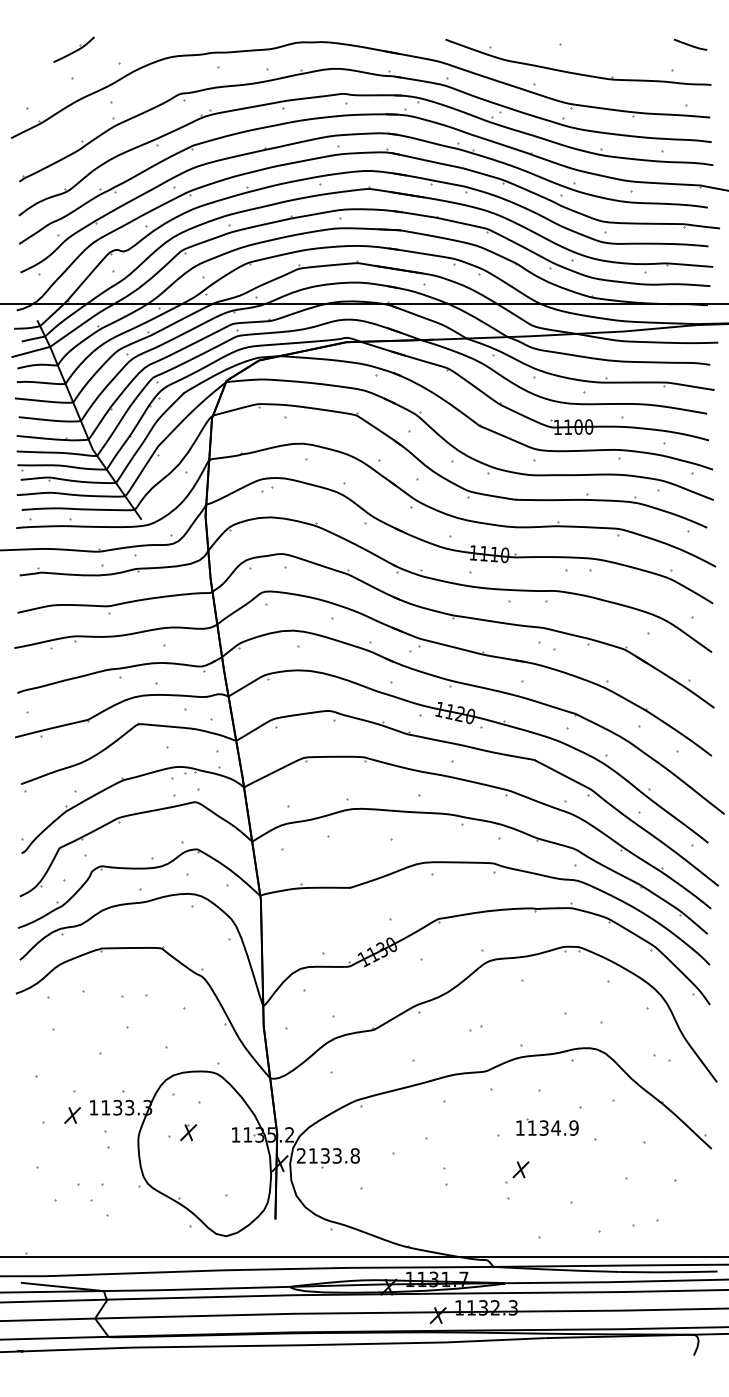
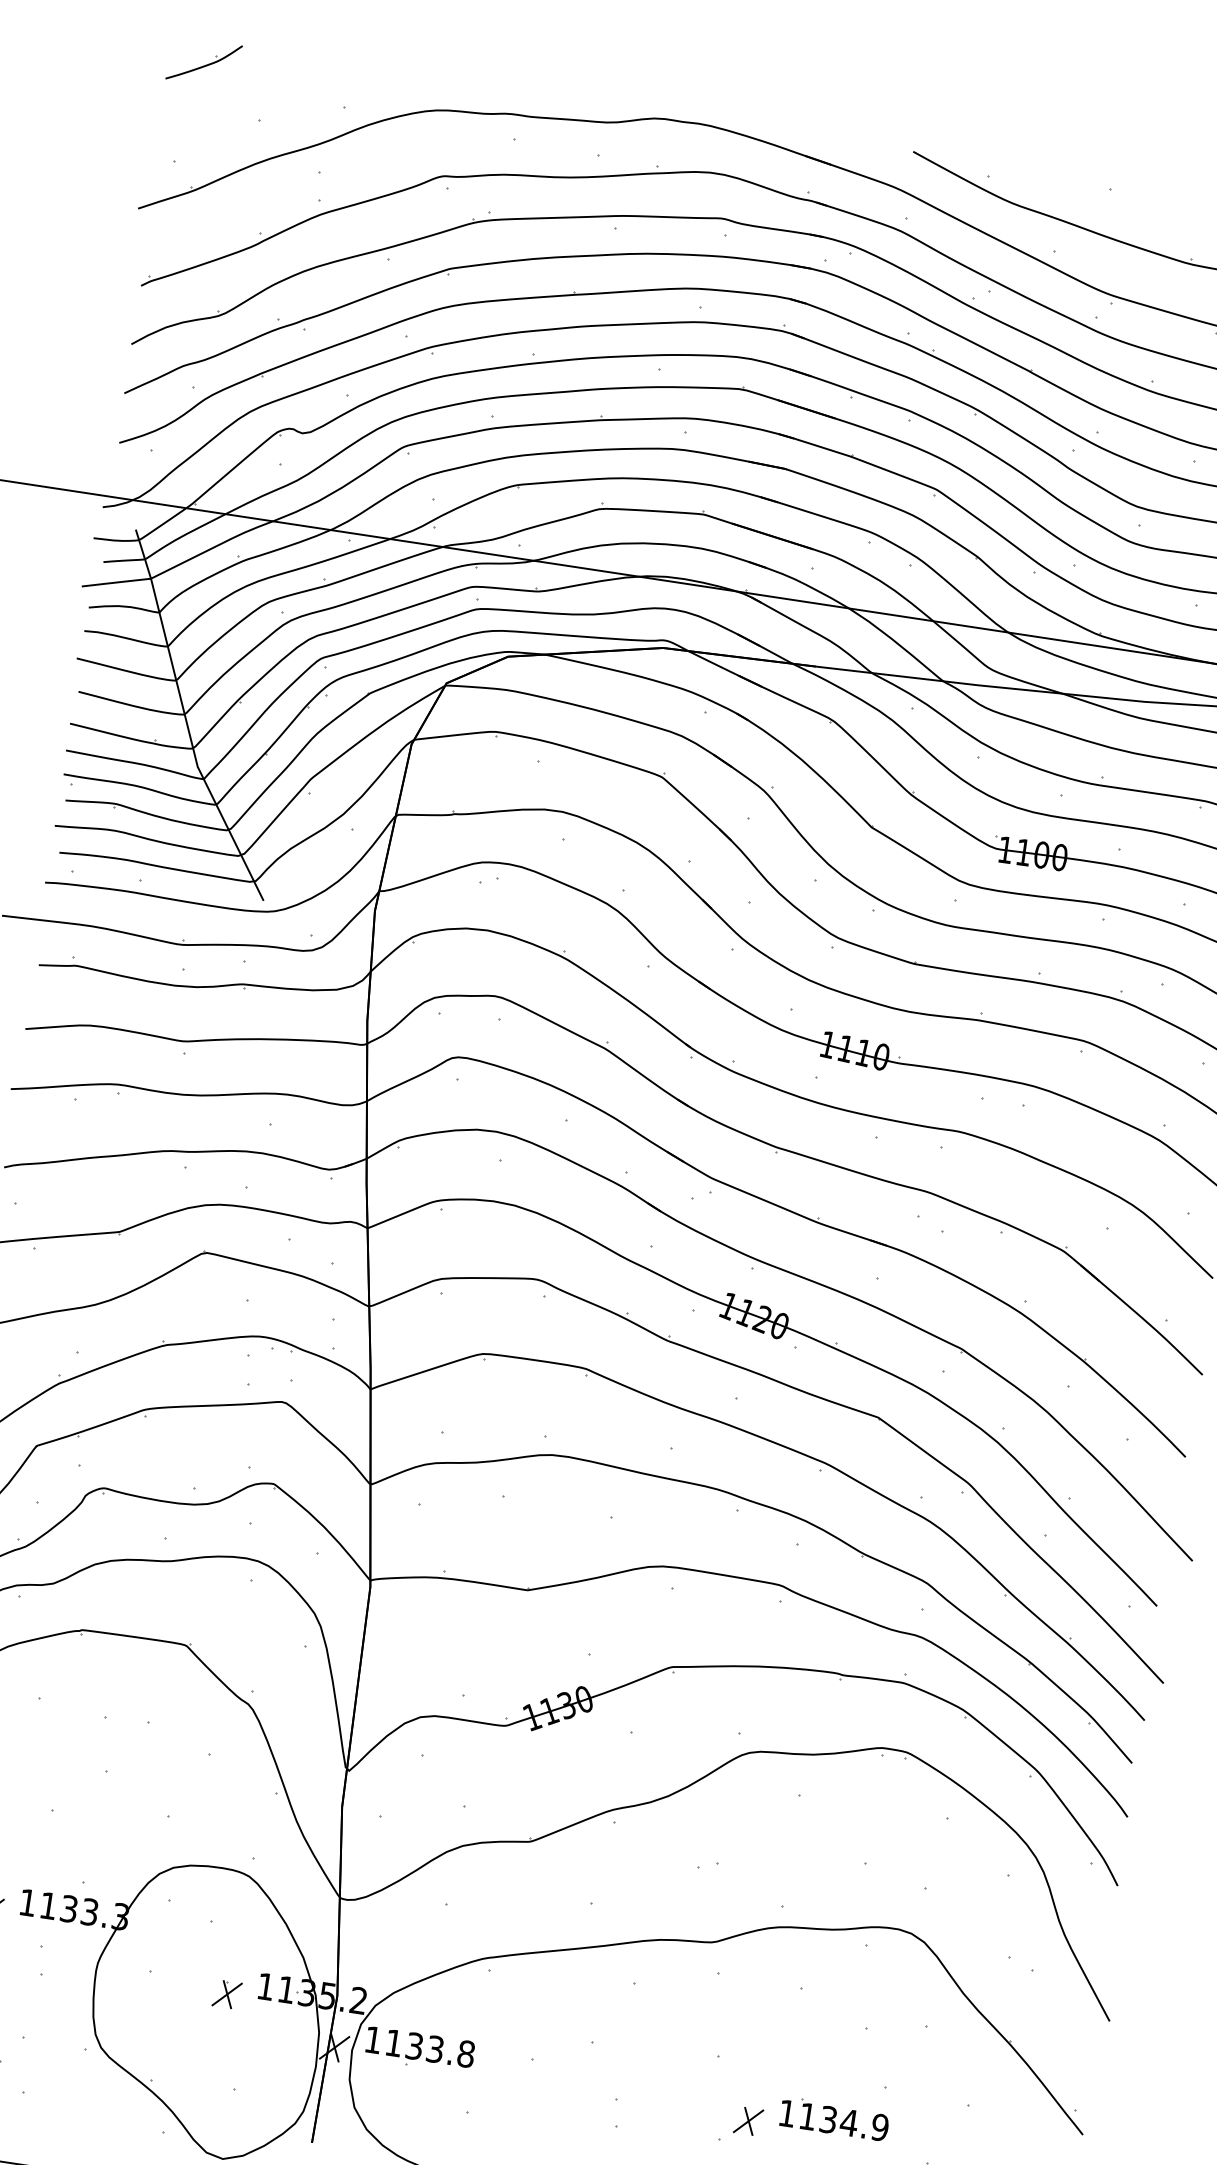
part: (73, 49) -> (203, 61), moved
part: (547, 1126) -> (834, 2117), moved
part: (188, 1132) -> (226, 1994), moved
text: (300, 1155) -> (371, 2039), 2133.8 -> 1133.8

